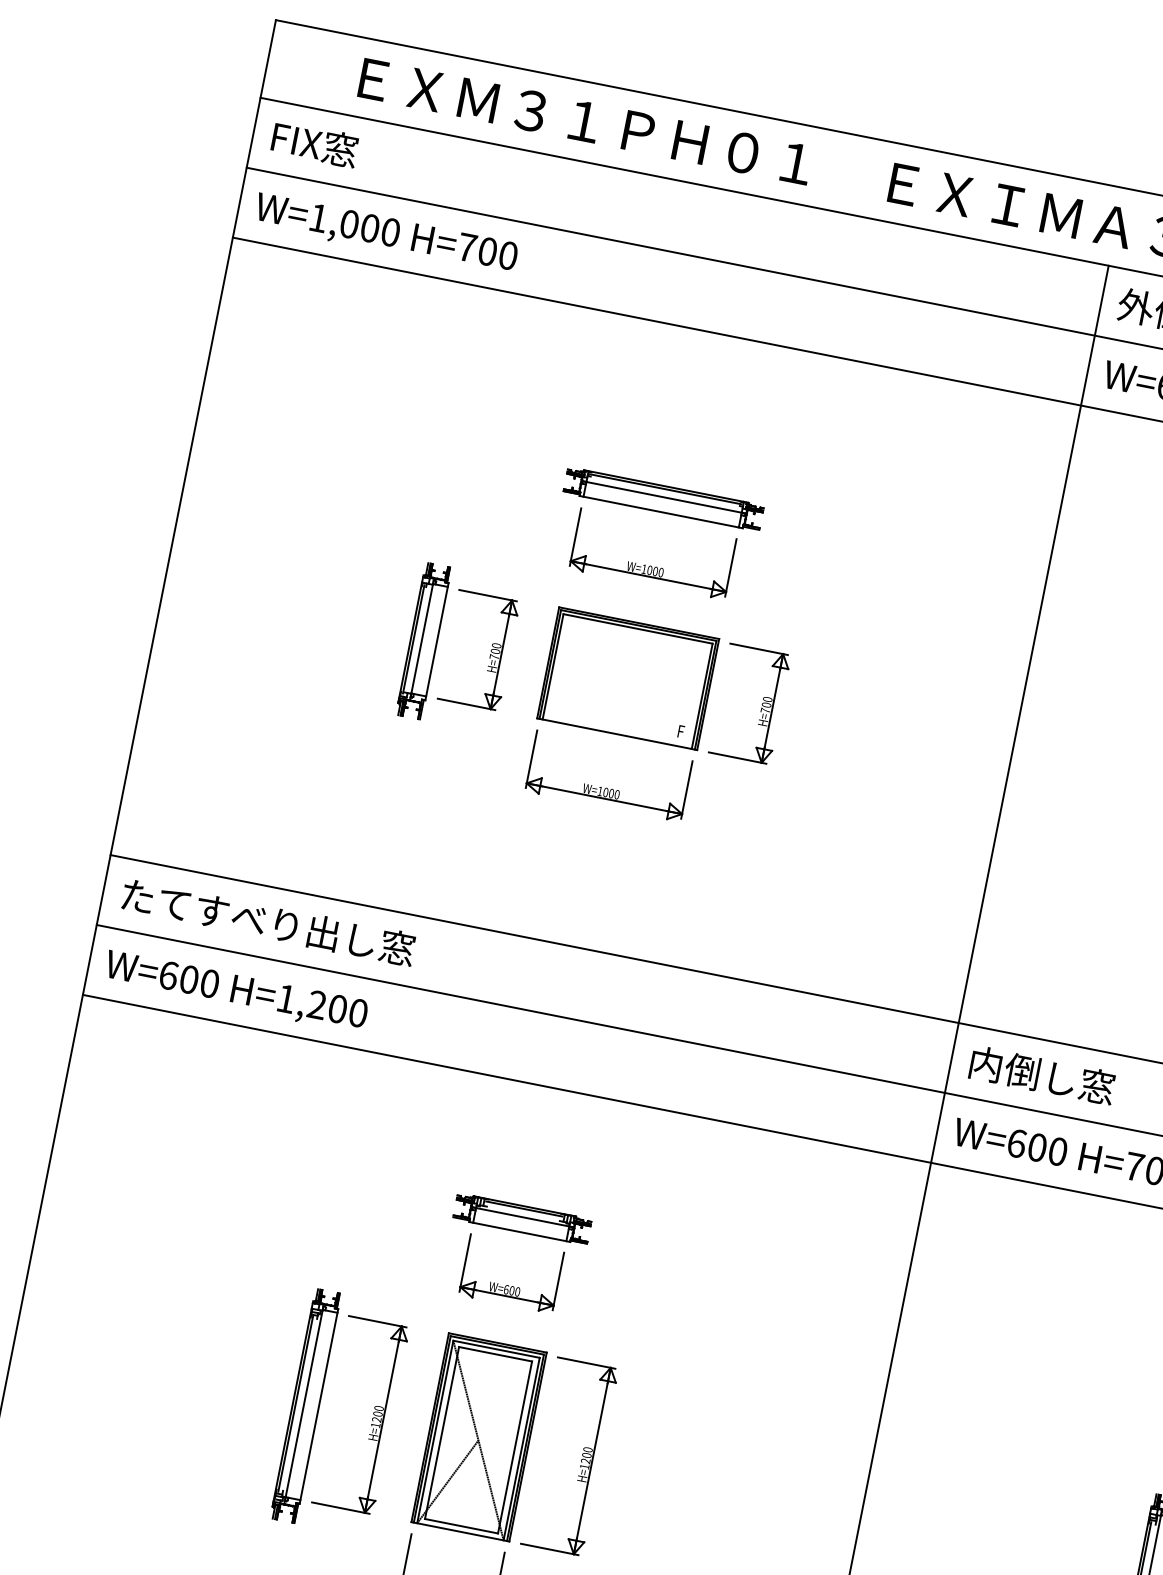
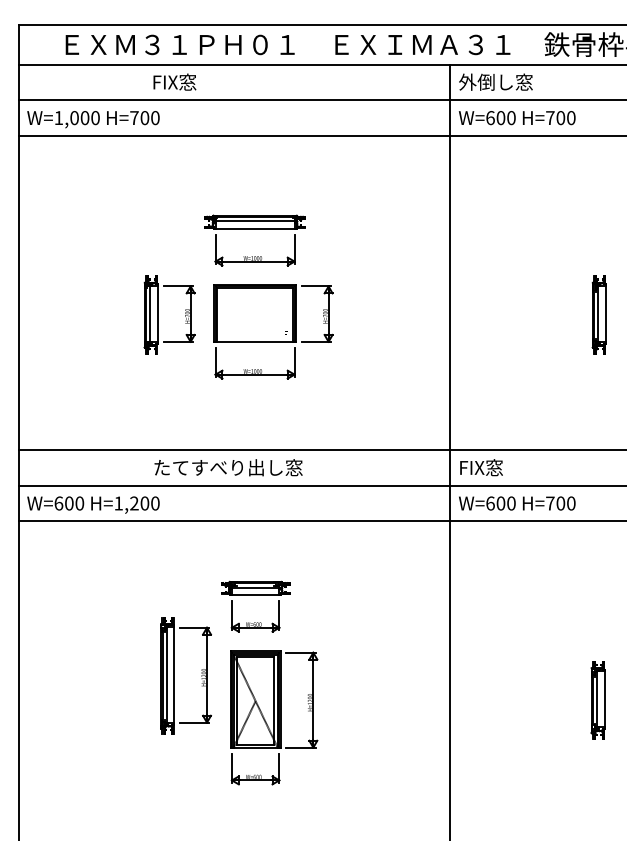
text: (314, 142) -> (174, 81), moved
text: (268, 921) -> (228, 467), moved
text: (1042, 1075) -> (496, 467), 内倒し窓 -> FIX窓
part: (319, 1407) -> (174, 675), moved

